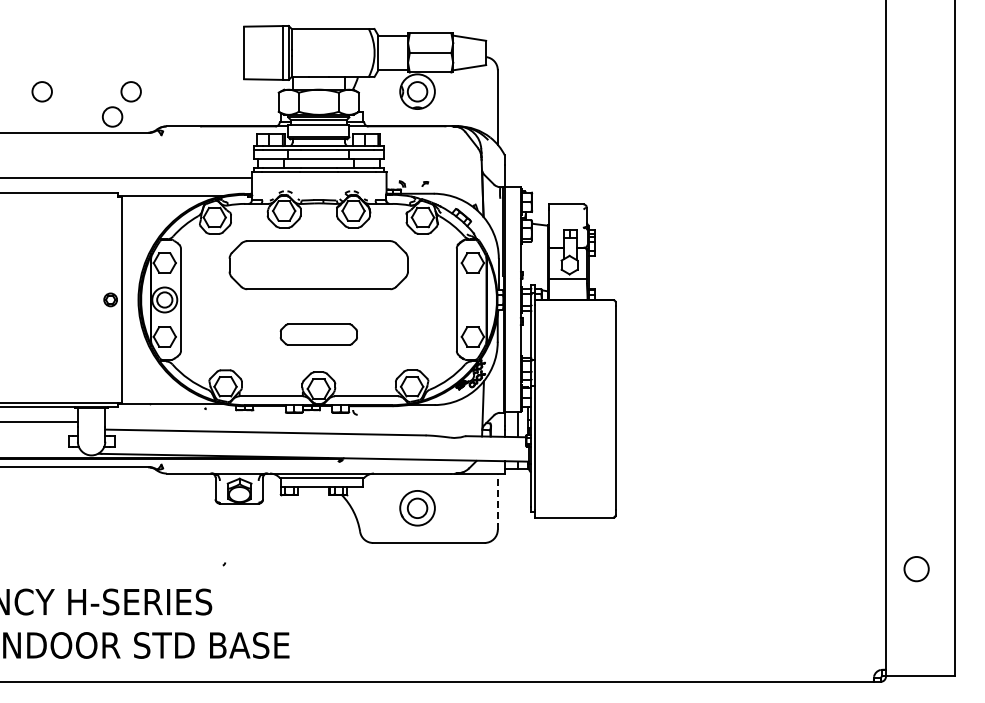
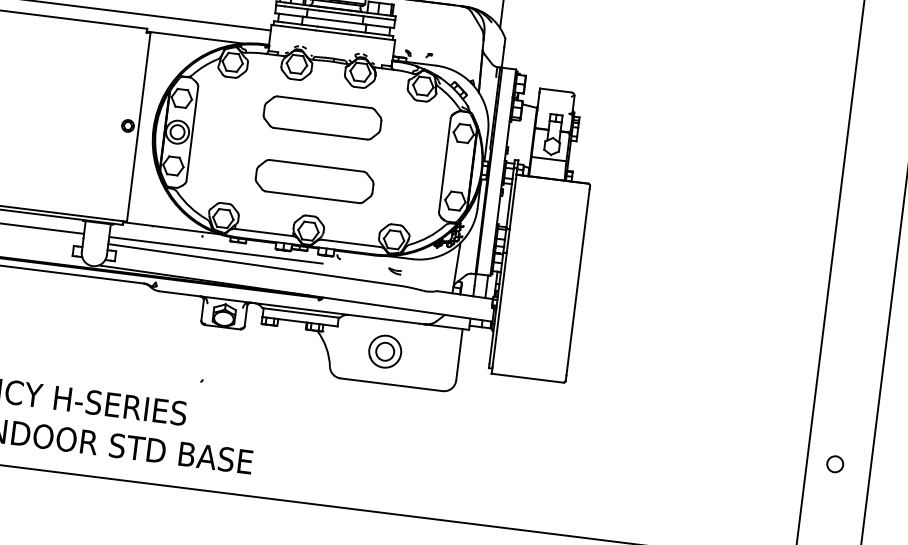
part: (318, 265) -> (322, 118), size x0.71
part: (318, 334) -> (314, 181), size x1.67
part: (416, 420) -> (394, 271), added
line: (221, 421) -> (215, 249), added
line: (497, 501) -> (459, 354), dashed -> solid
circle: (916, 568) -> (835, 463), size x0.71

